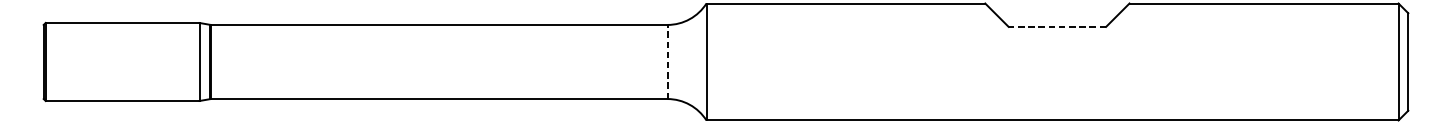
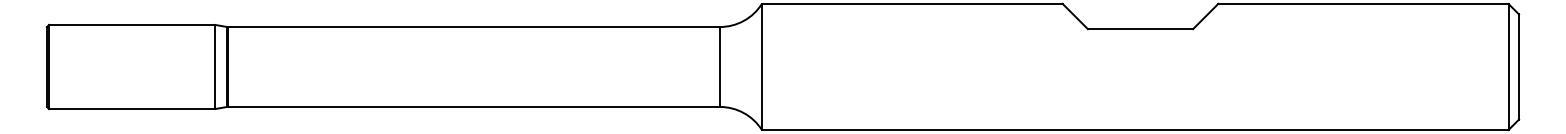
line: (1057, 27) -> (1140, 29), dashed -> solid
line: (667, 62) -> (719, 67), dashed -> solid

